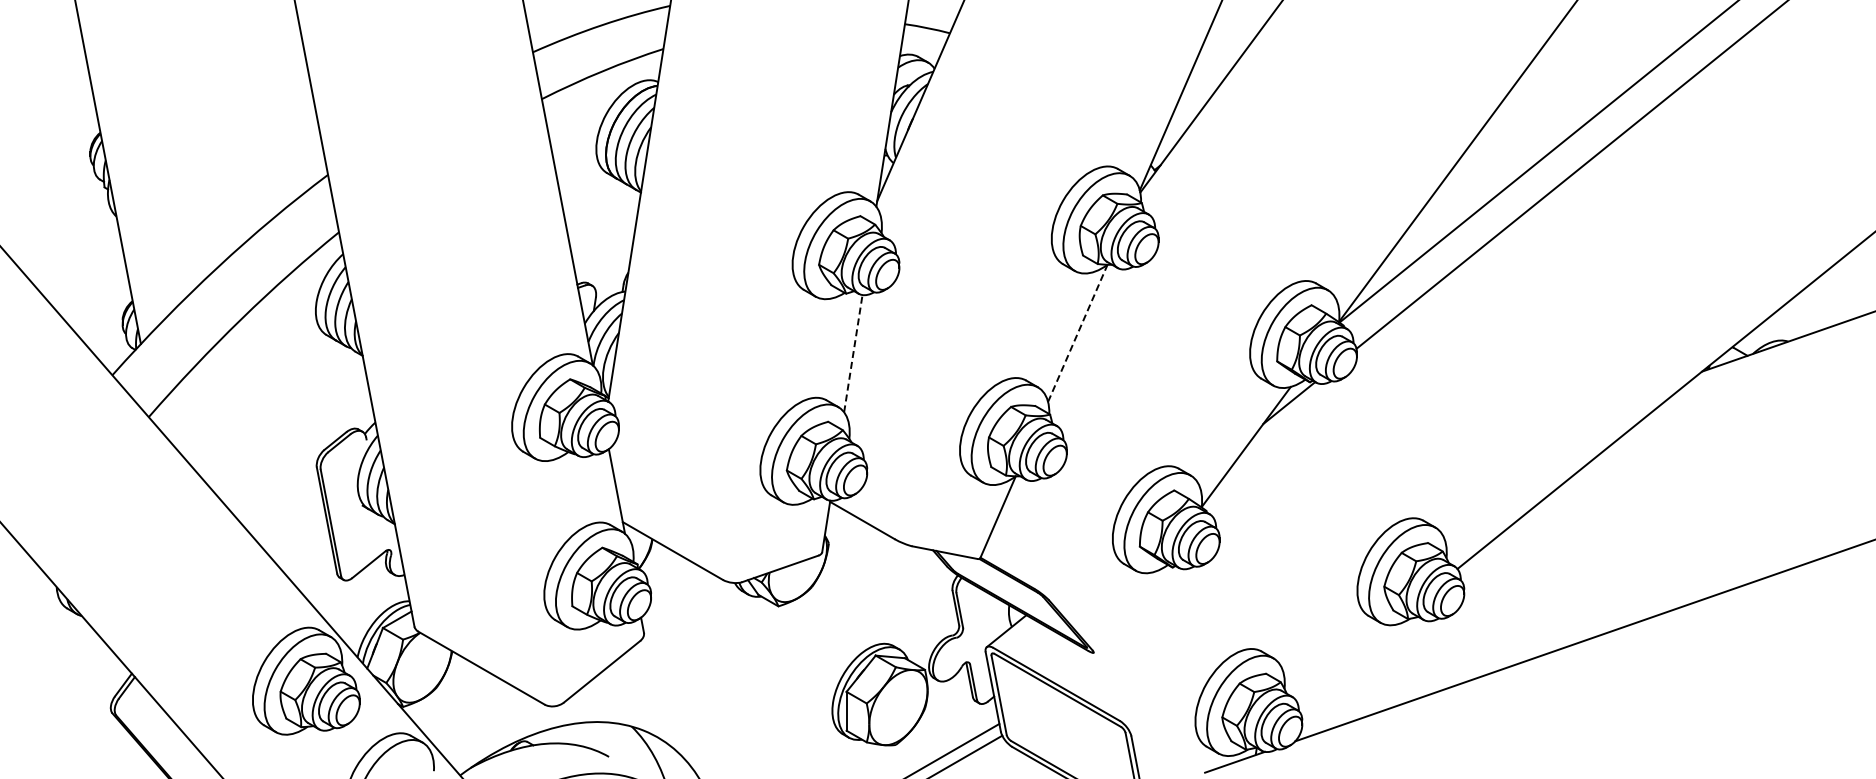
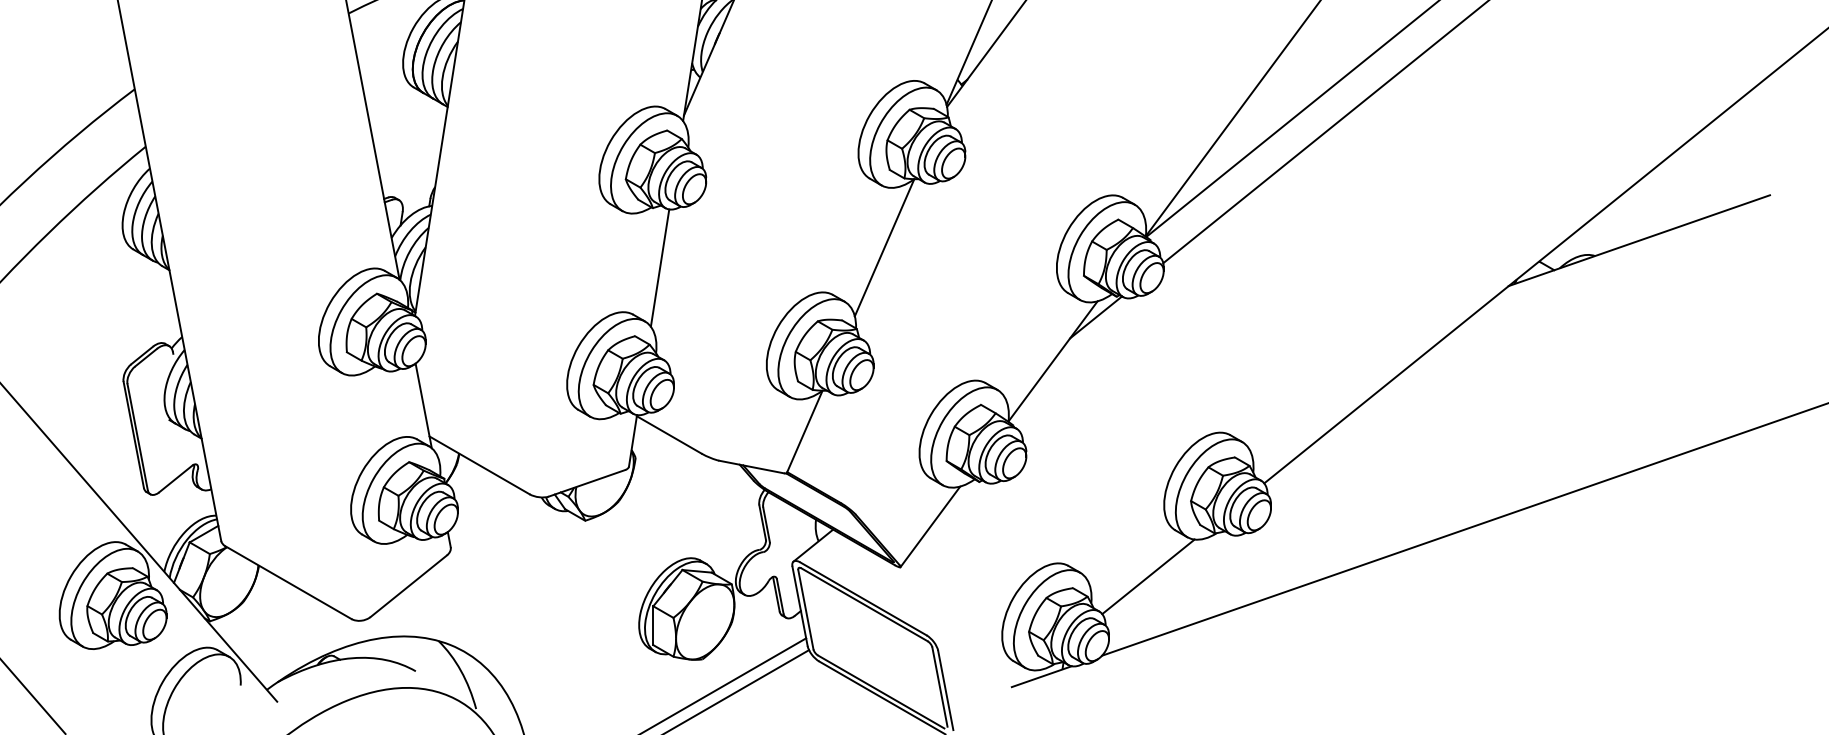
line: (1077, 333) -> (884, 247), dashed -> solid
line: (853, 353) -> (660, 267), dashed -> solid
line: (1123, 612) -> (930, 526), added
line: (1341, 662) -> (1148, 576), added

